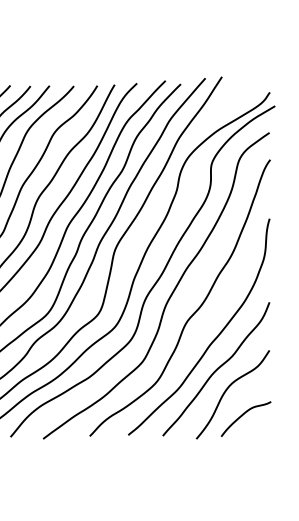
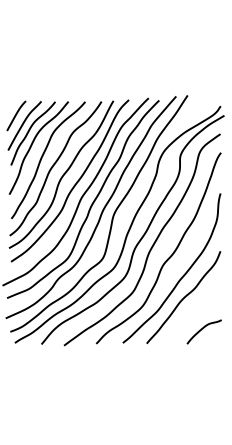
curve: (227, 390) -> (191, 312), removed

